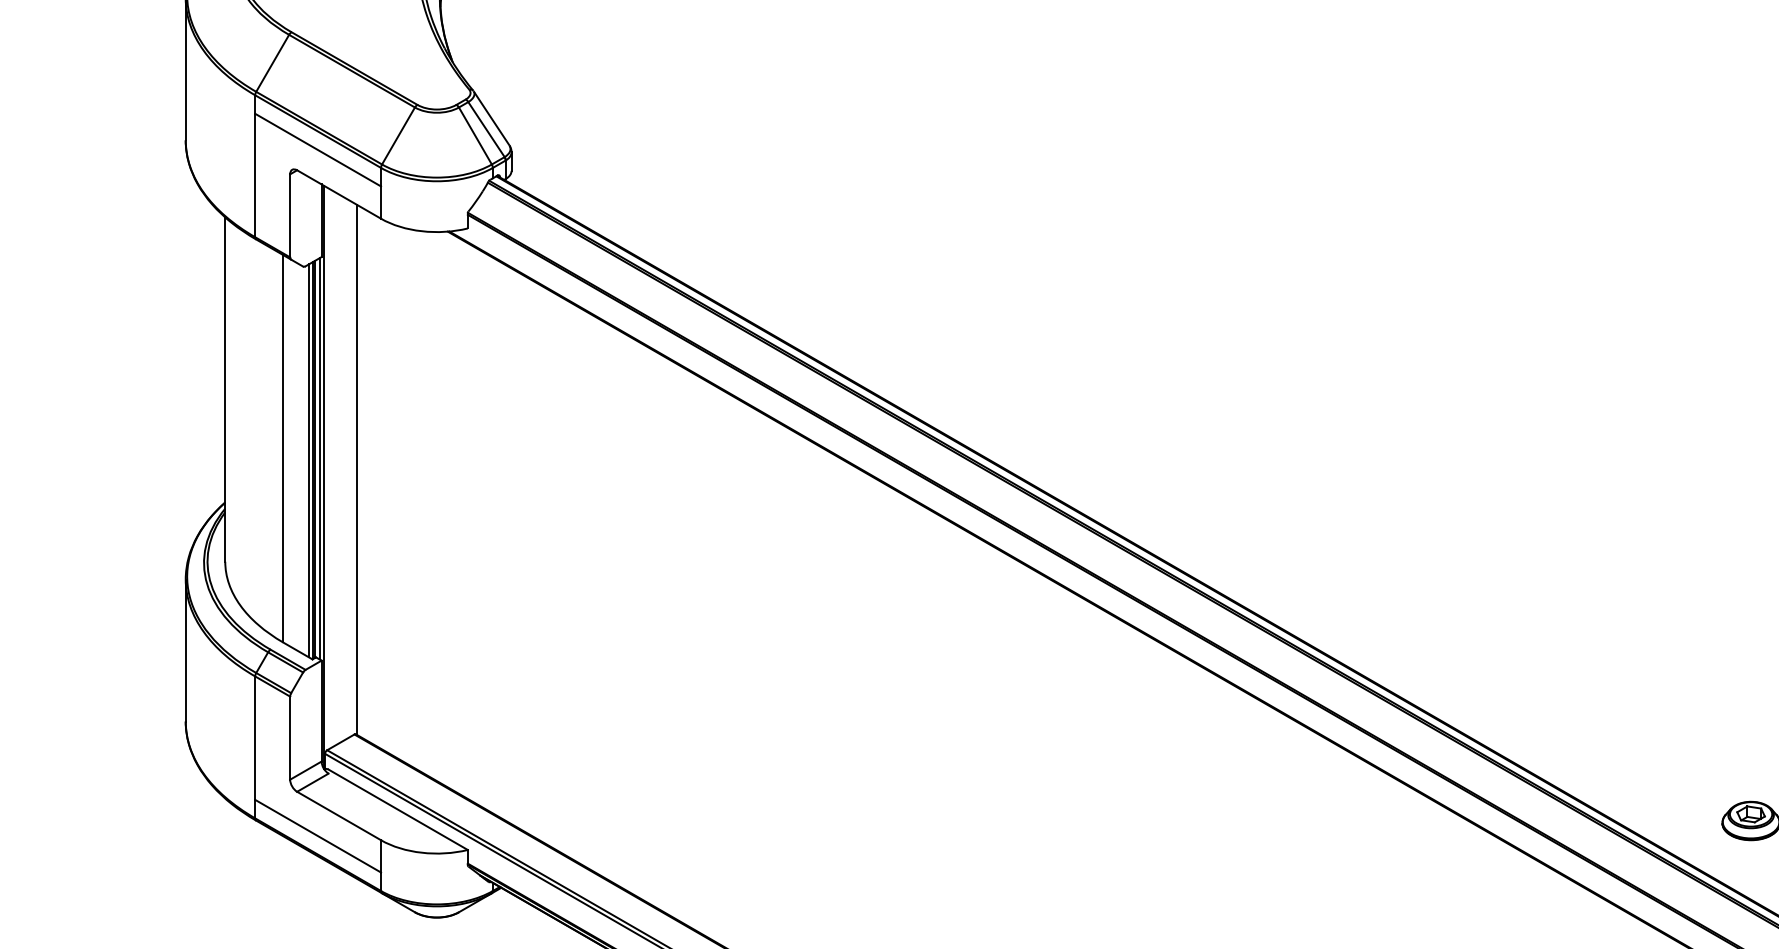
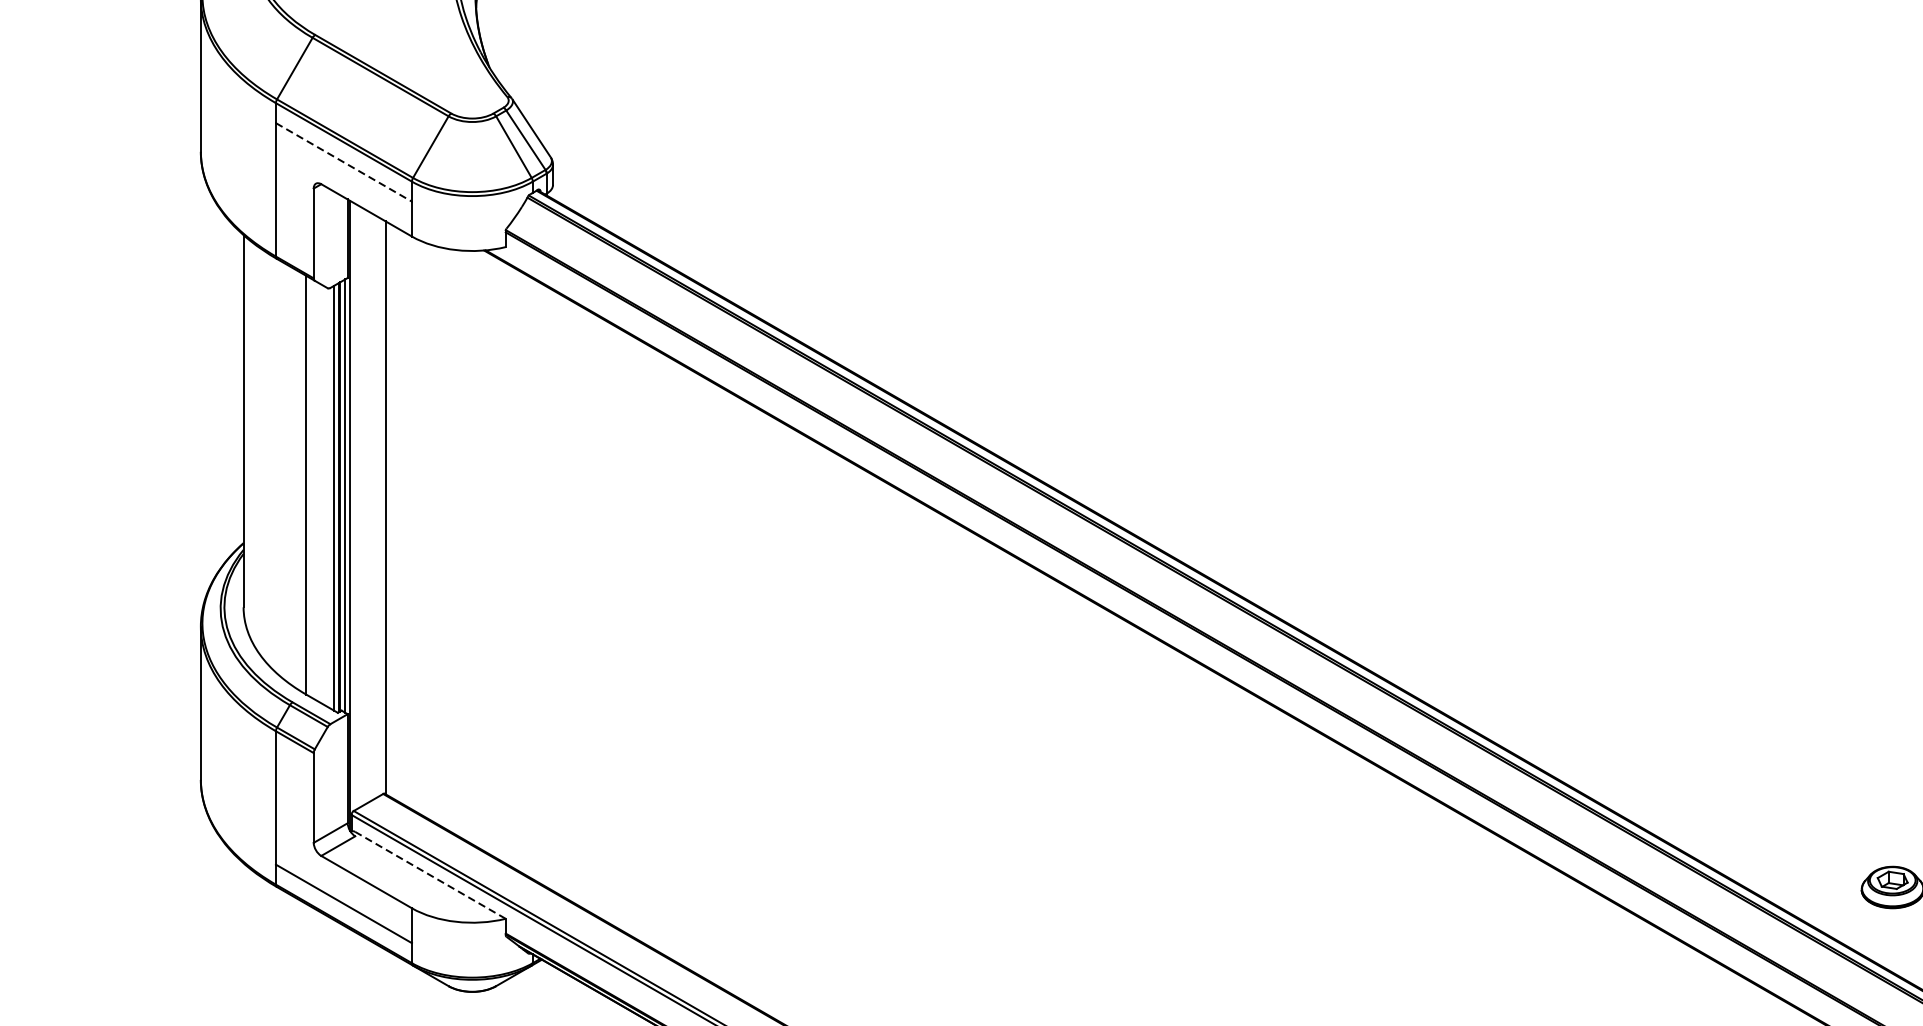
line: (318, 150) -> (344, 162), solid -> dashed
line: (397, 809) -> (429, 875), solid -> dashed

